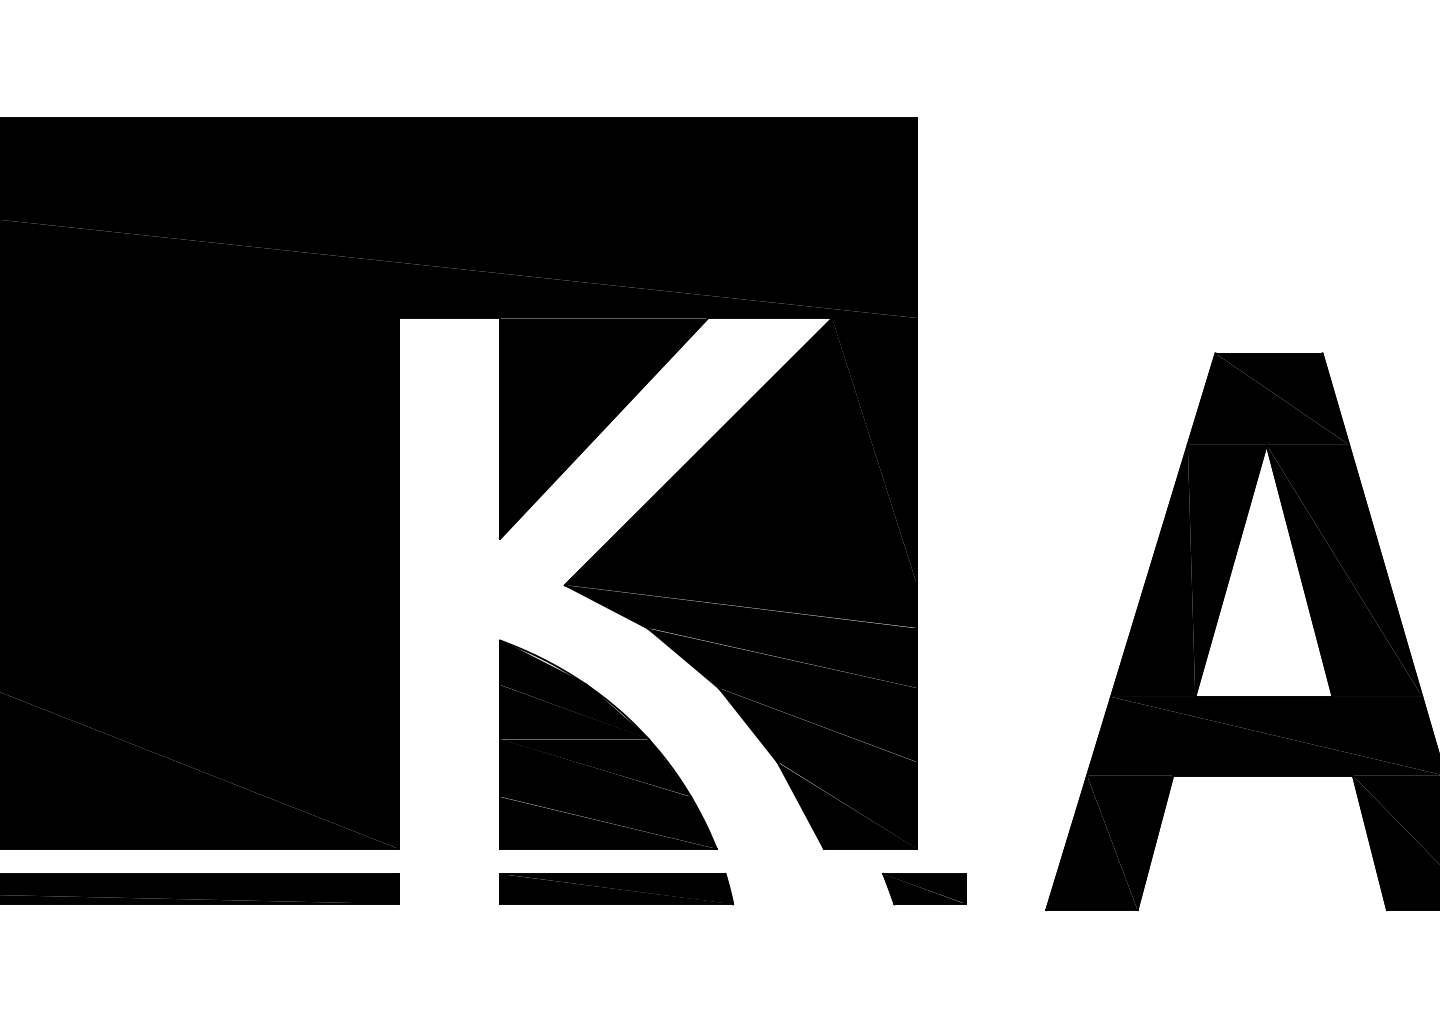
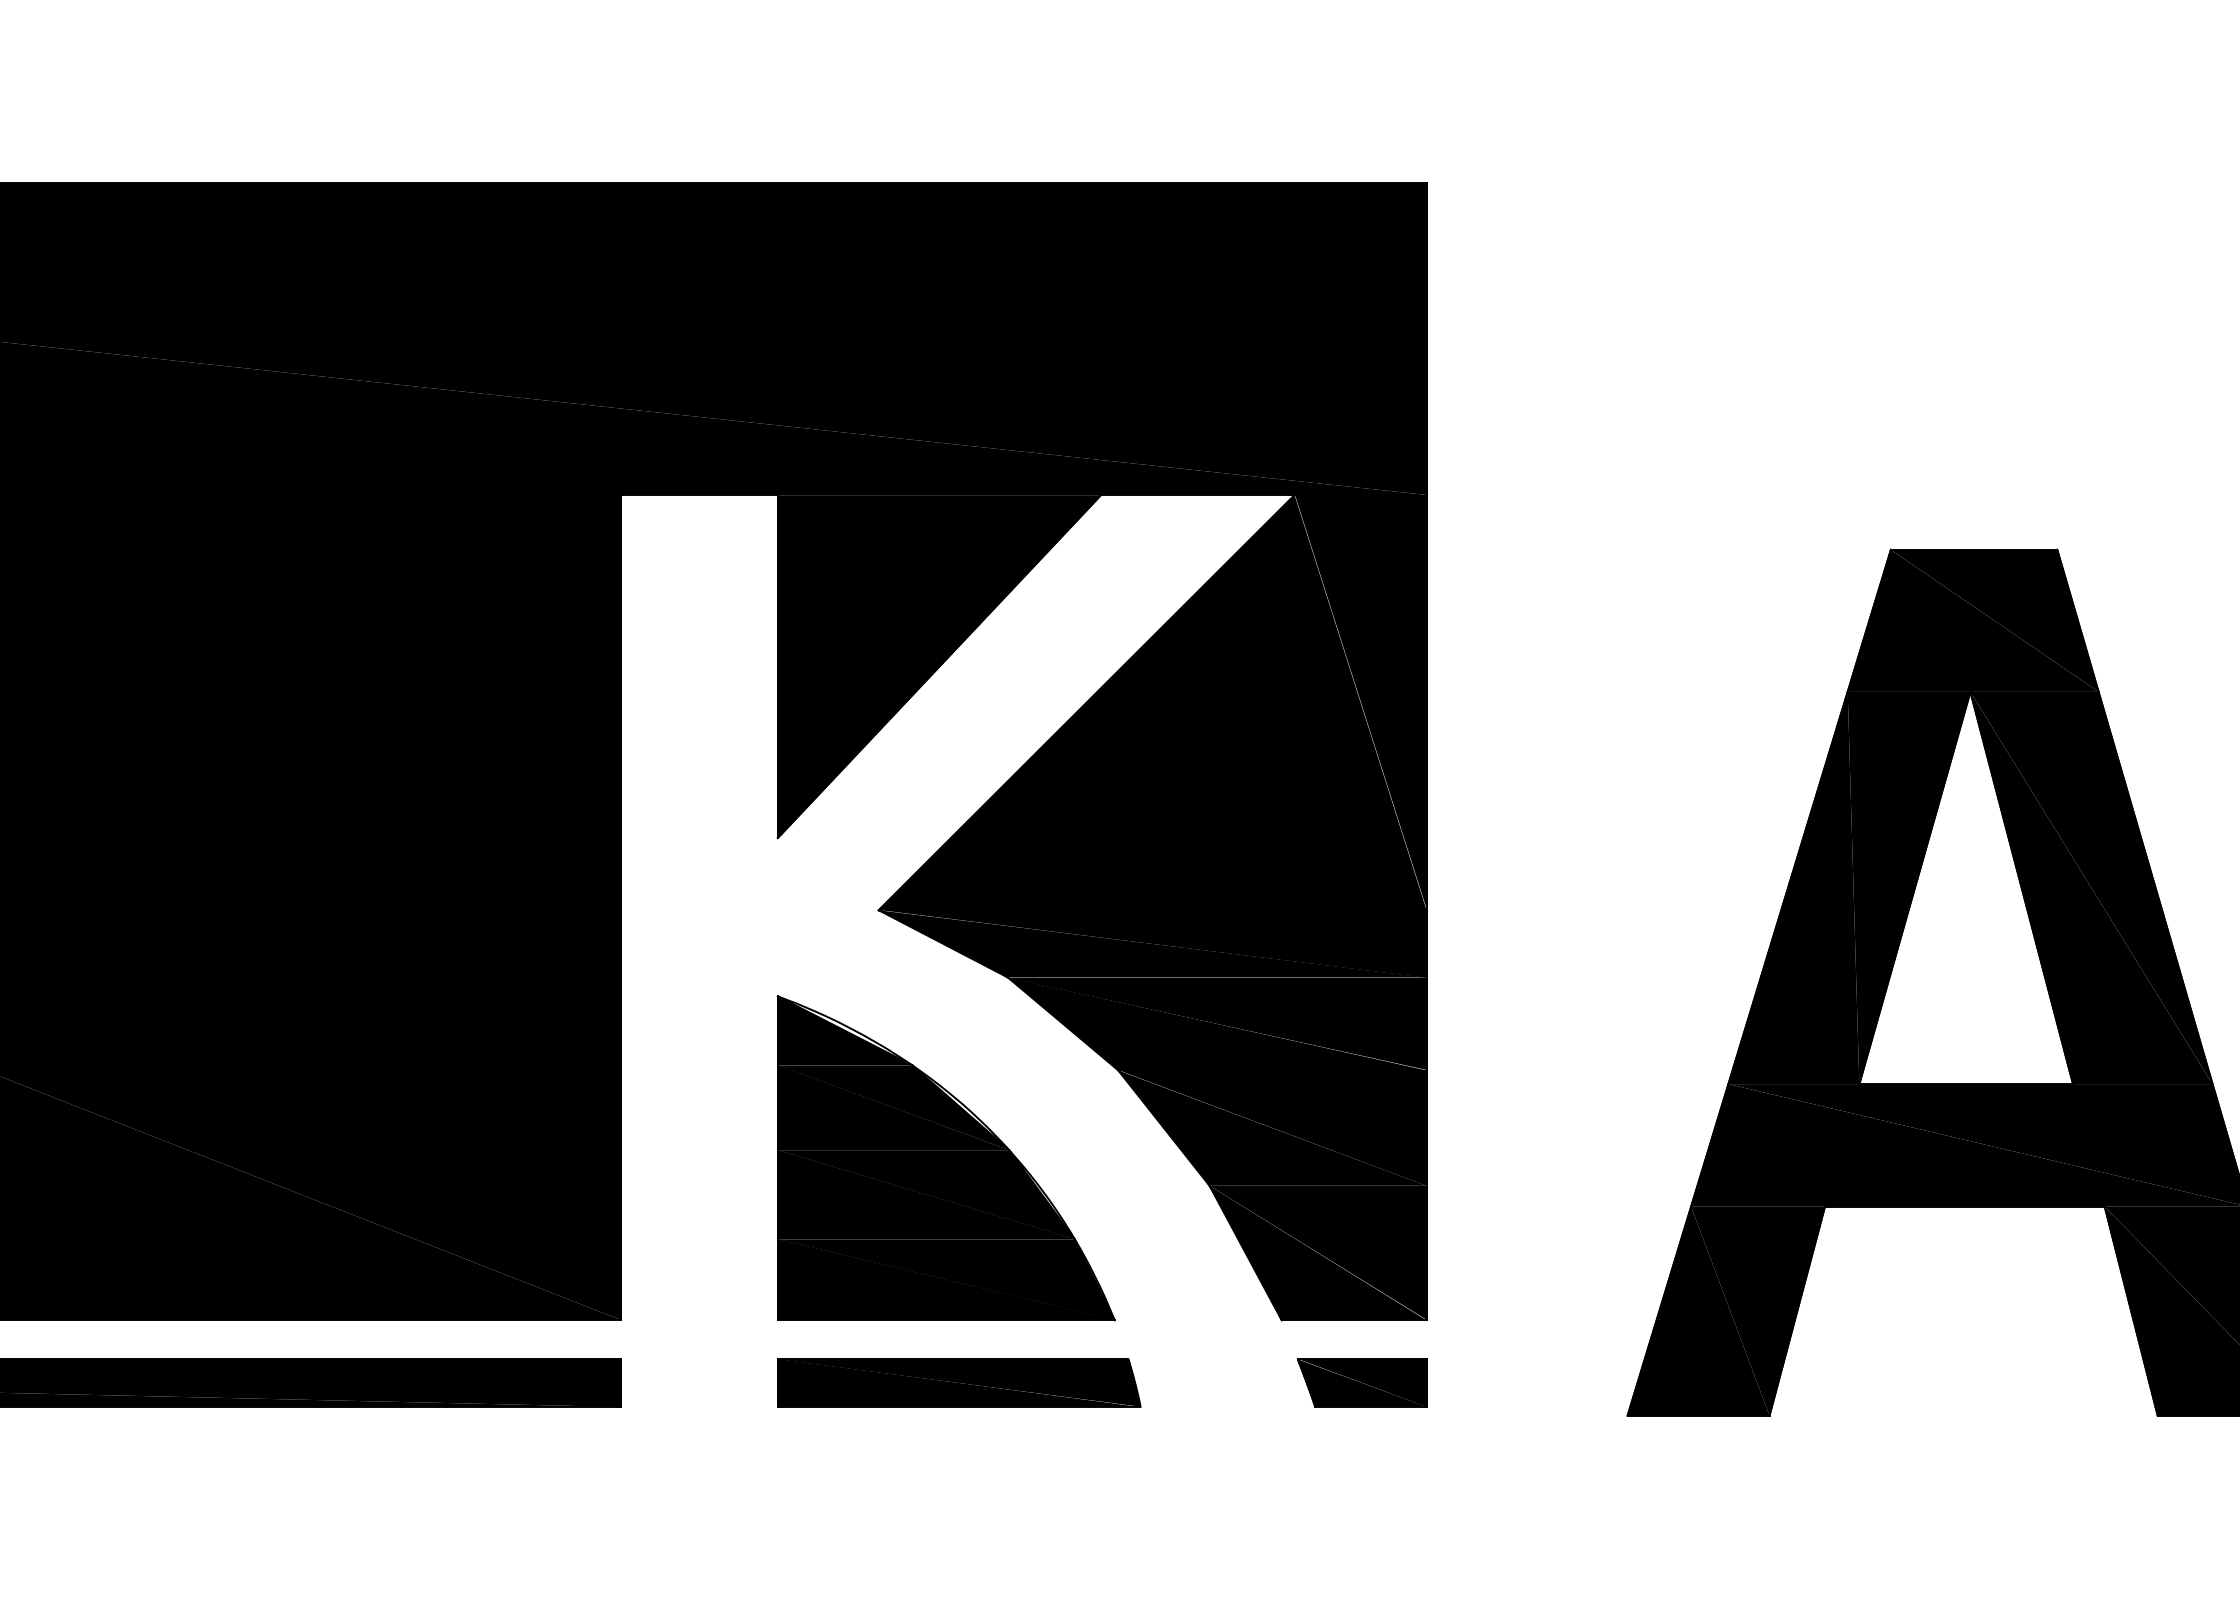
part: (924, 888) -> (1361, 1382), moved

